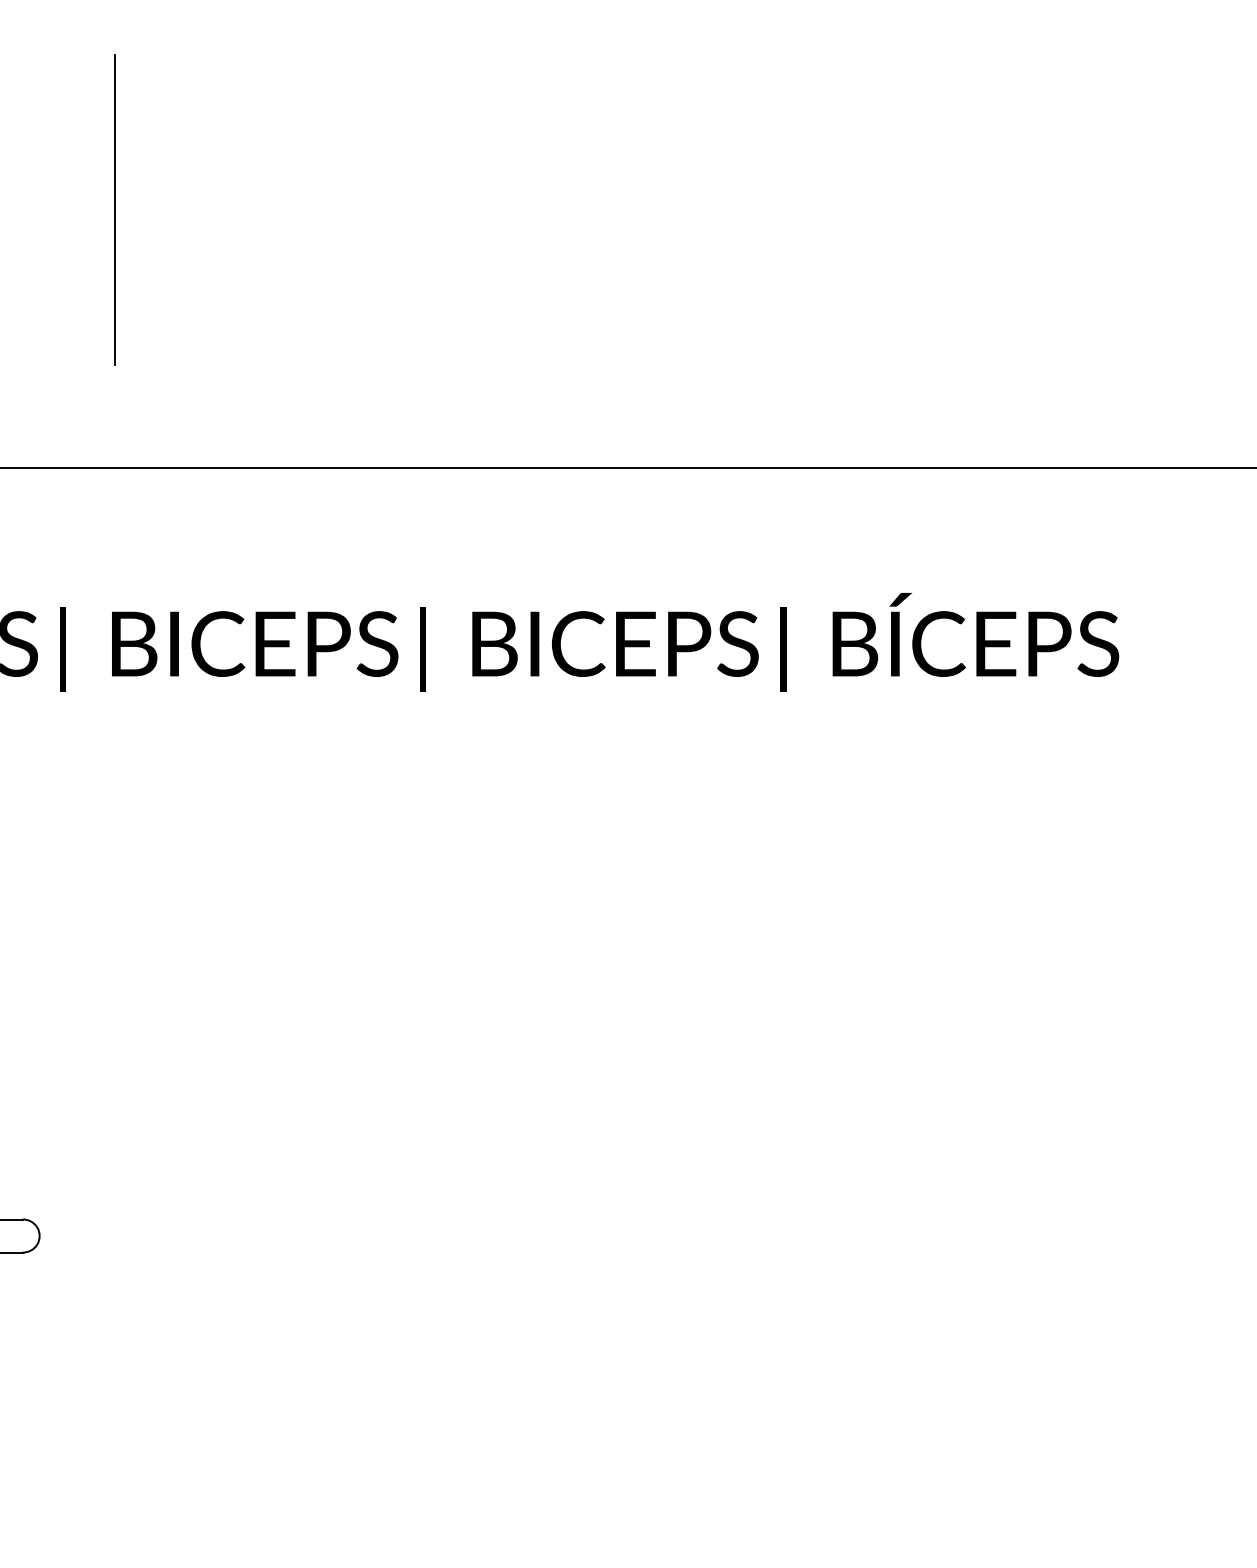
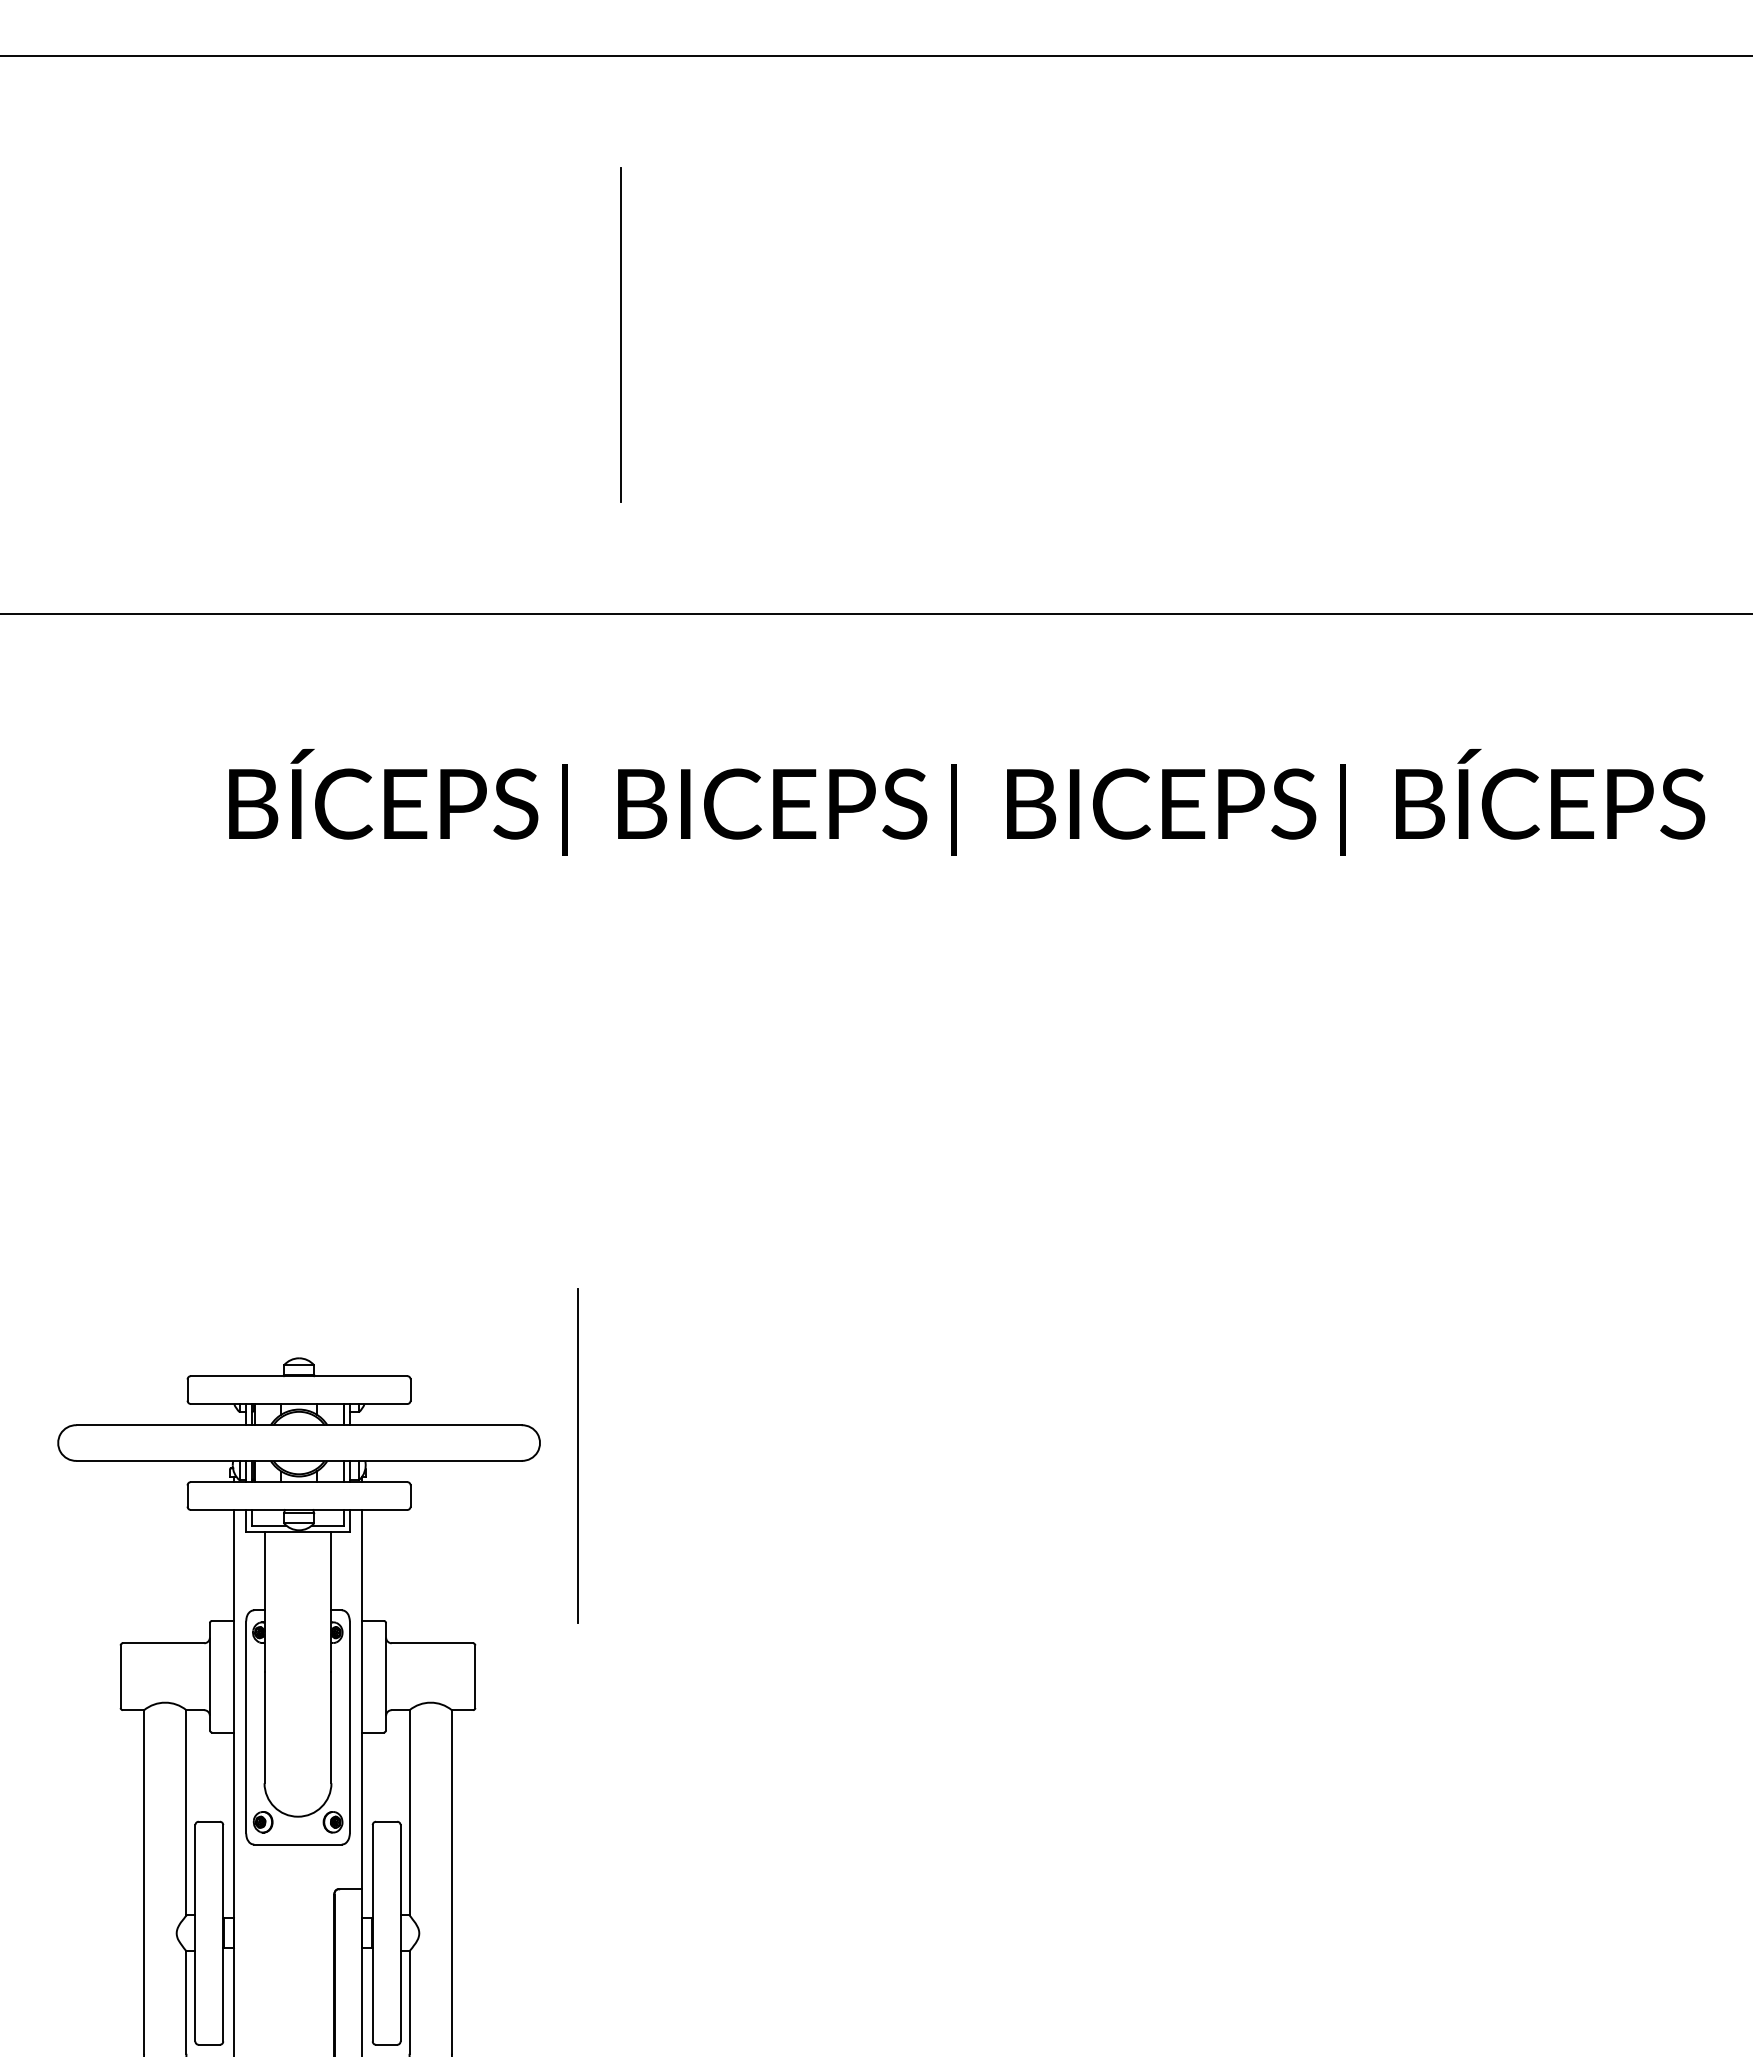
line: (74, 1247) -> (577, 1455), added

